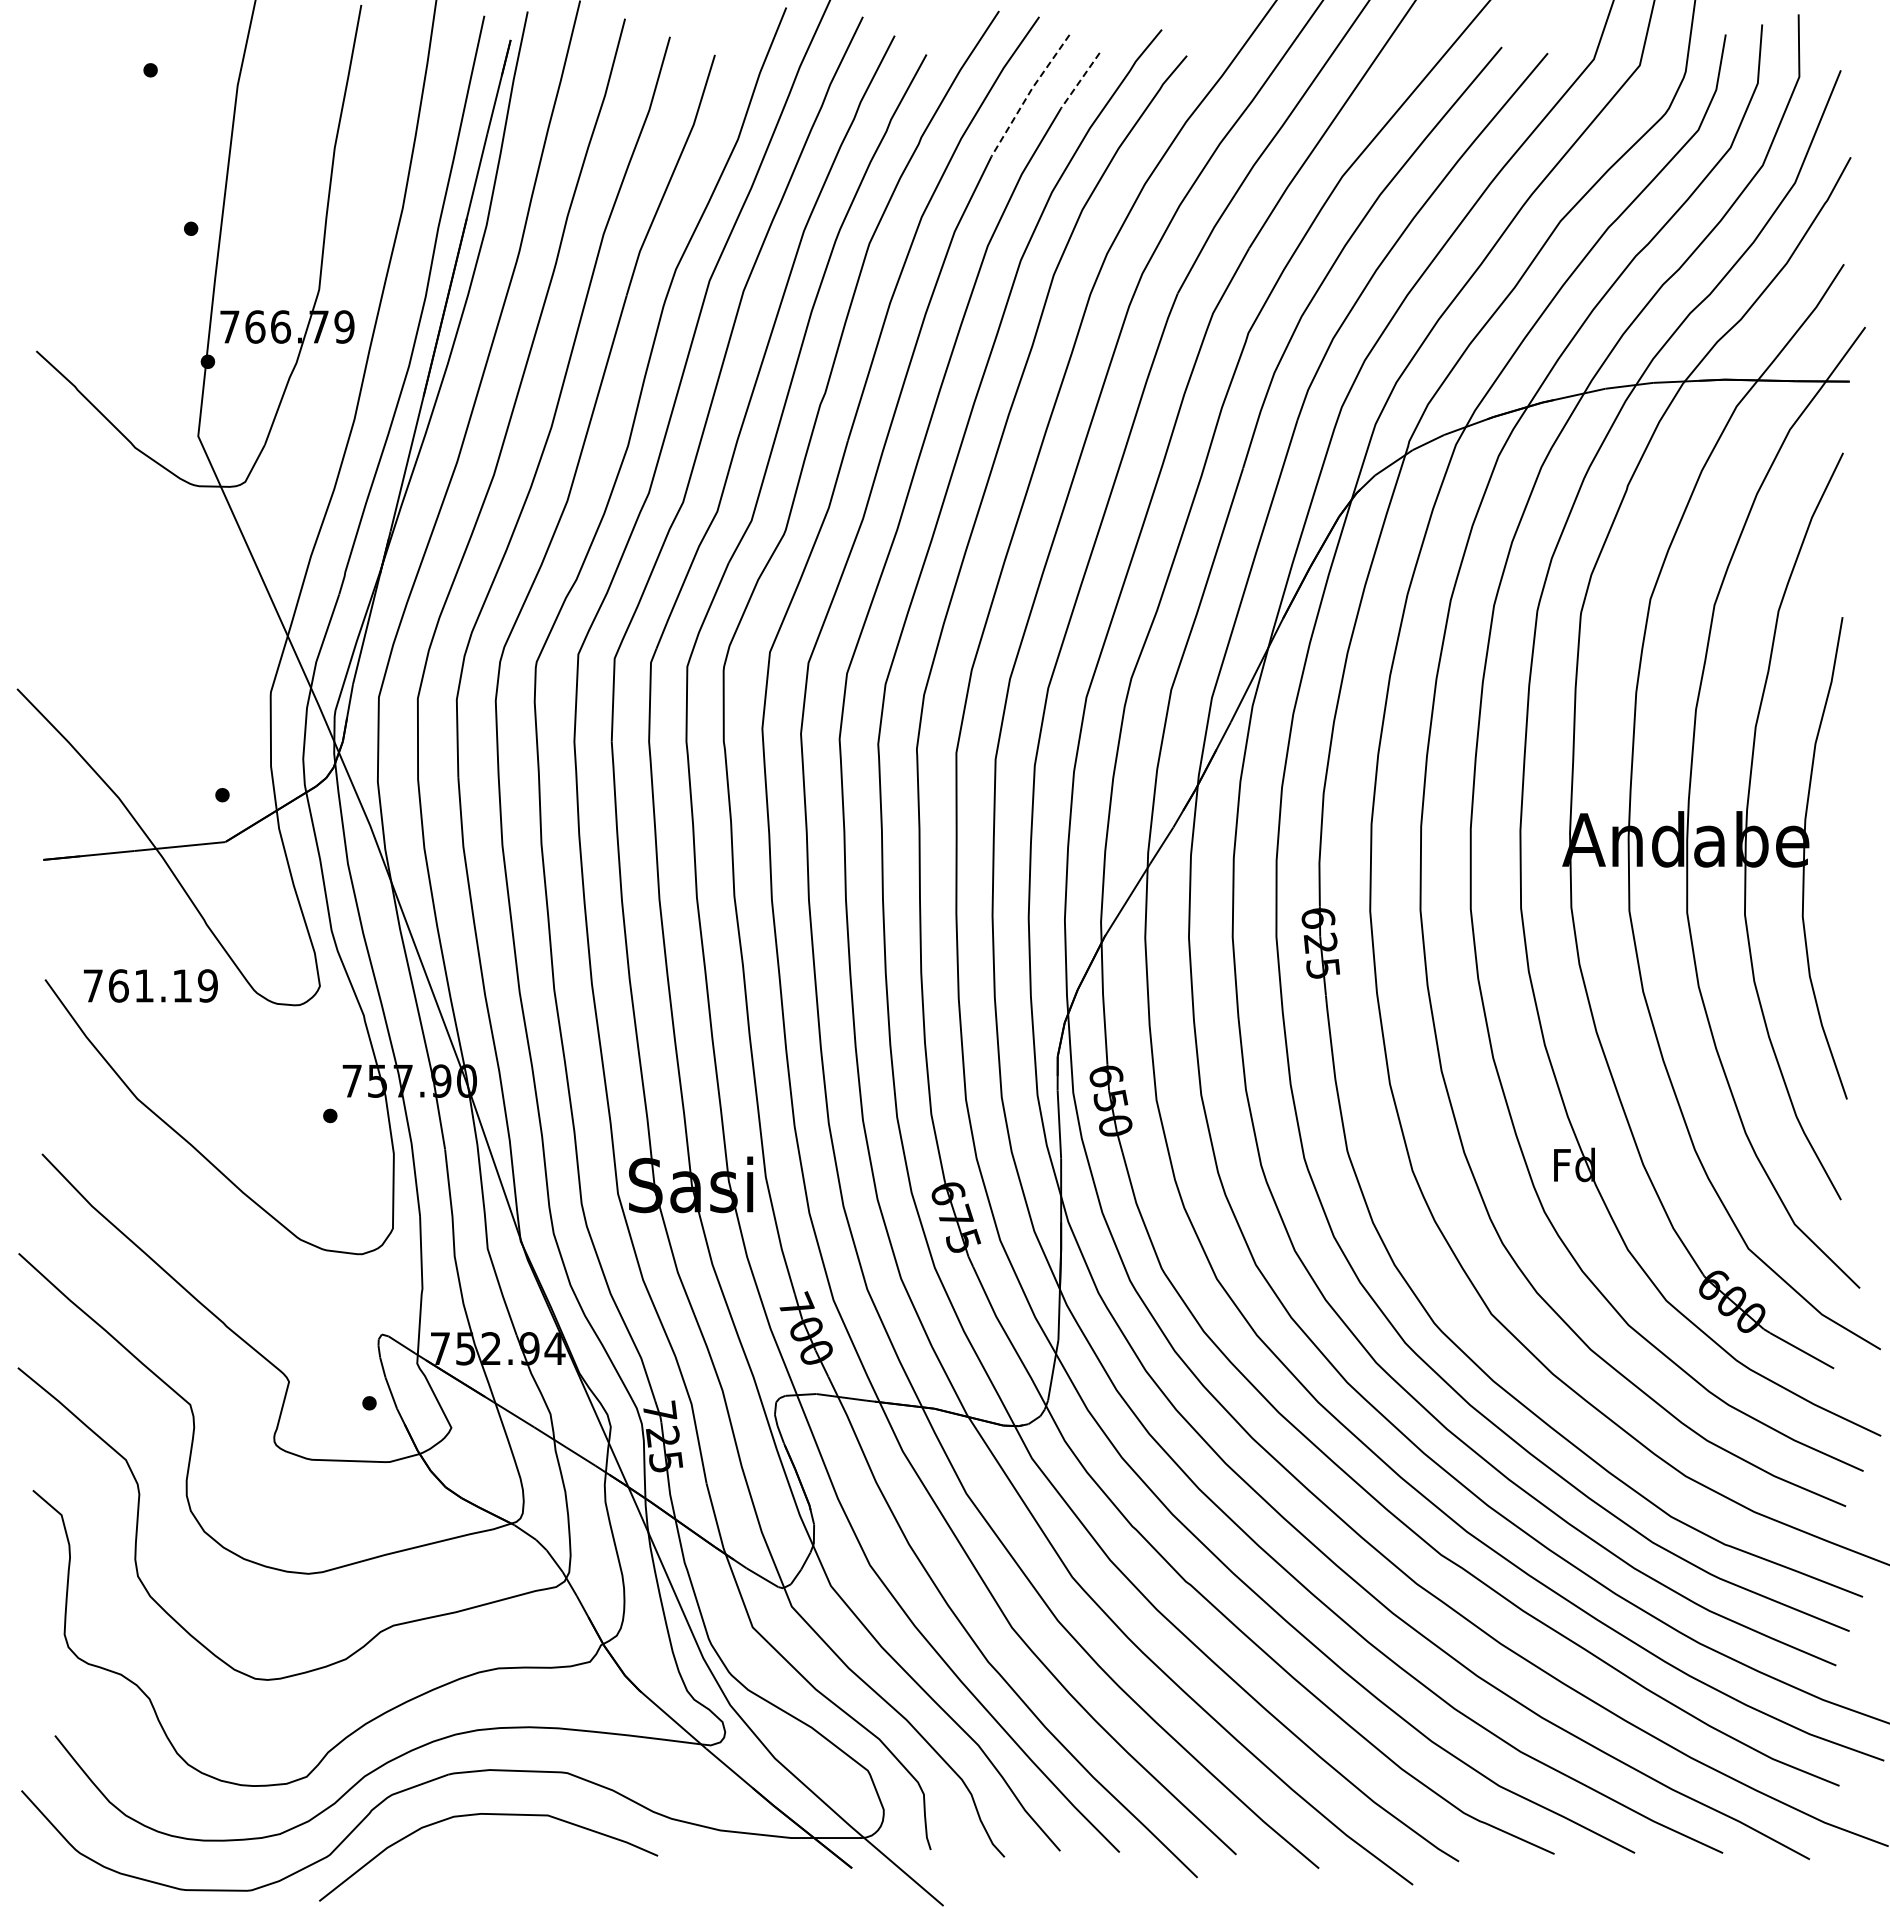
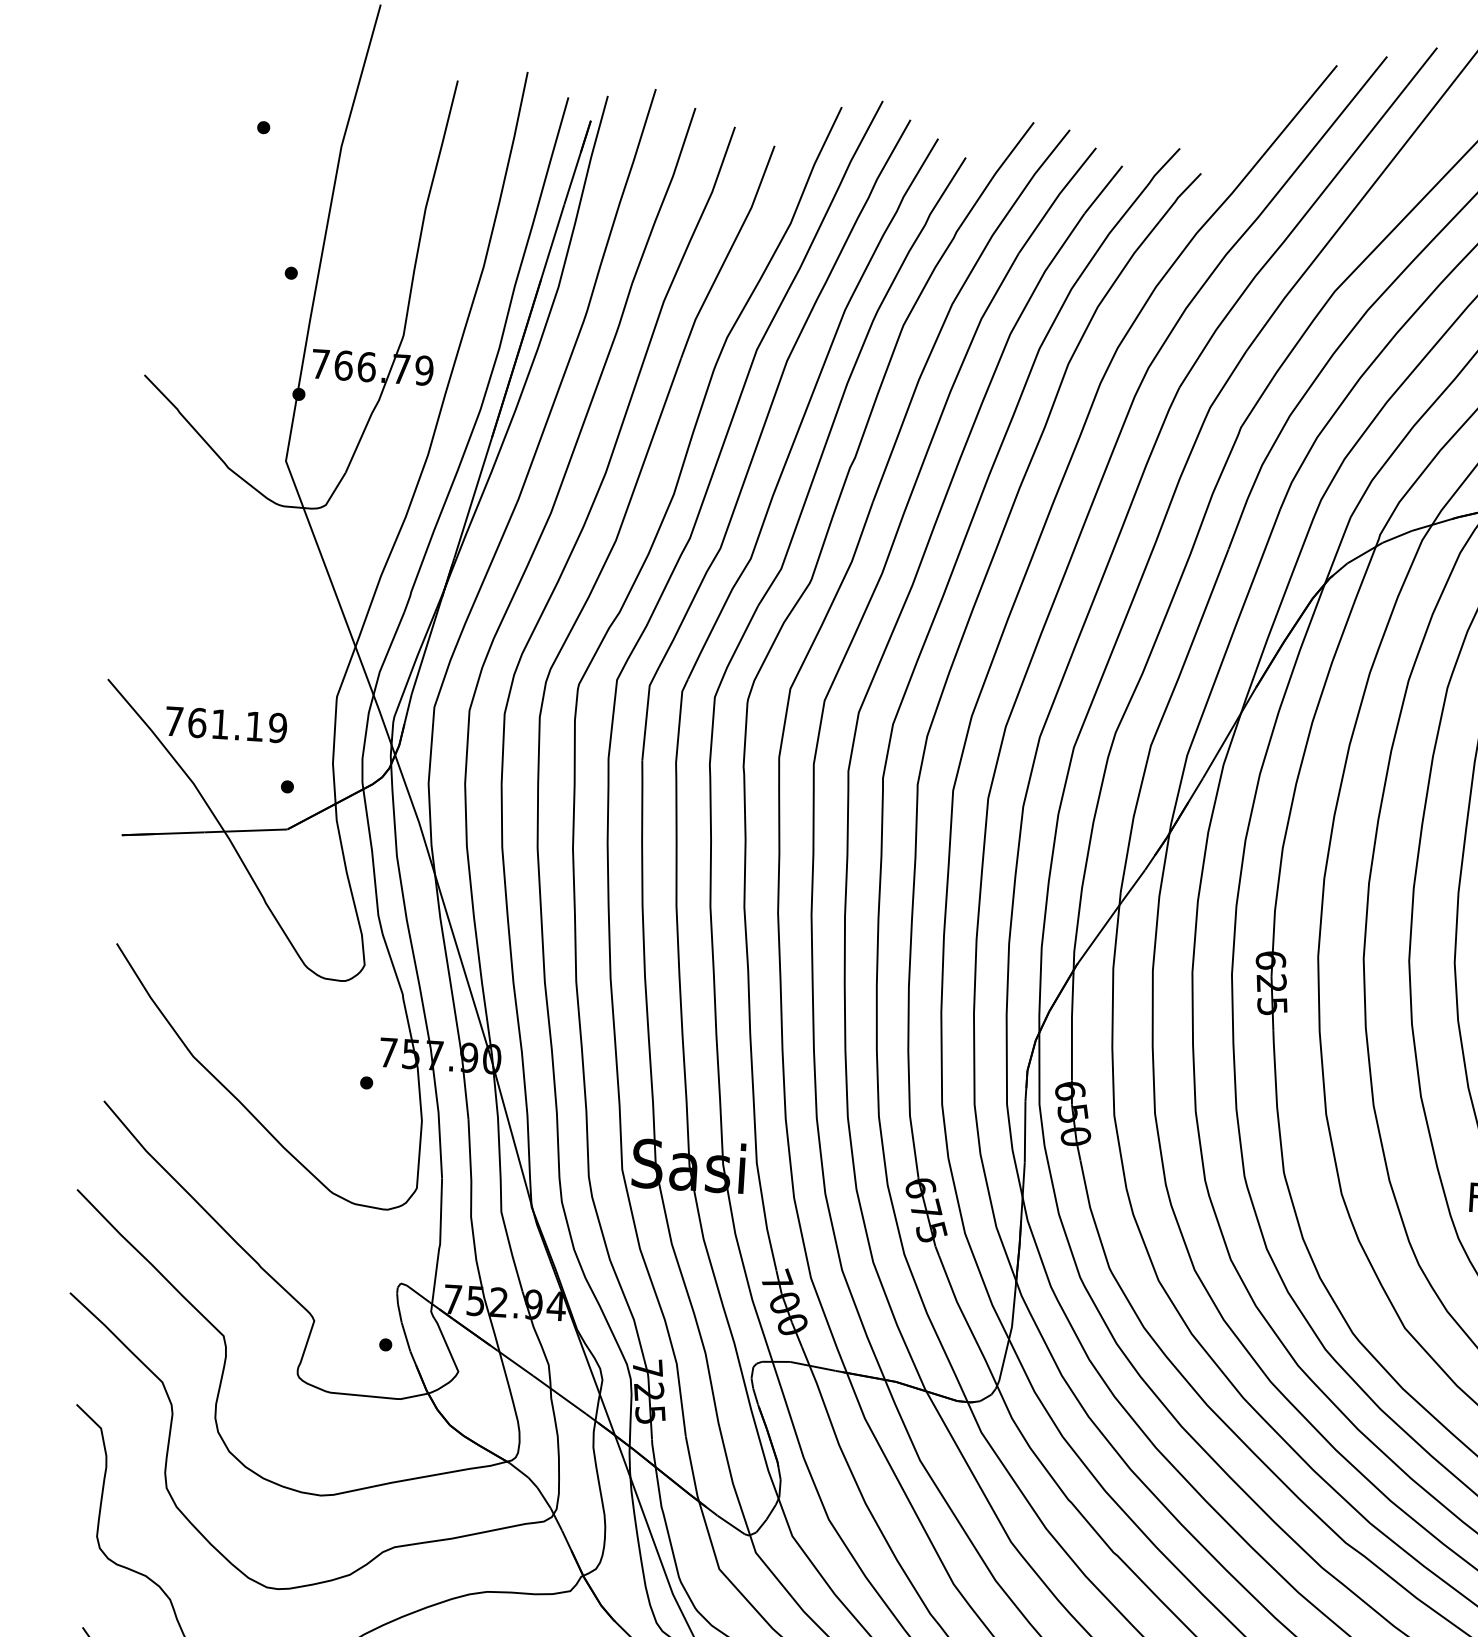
line: (1080, 80) -> (1103, 189), dashed -> solid
line: (1028, 94) -> (1055, 199), dashed -> solid
text: (150, 985) -> (226, 724), moved

